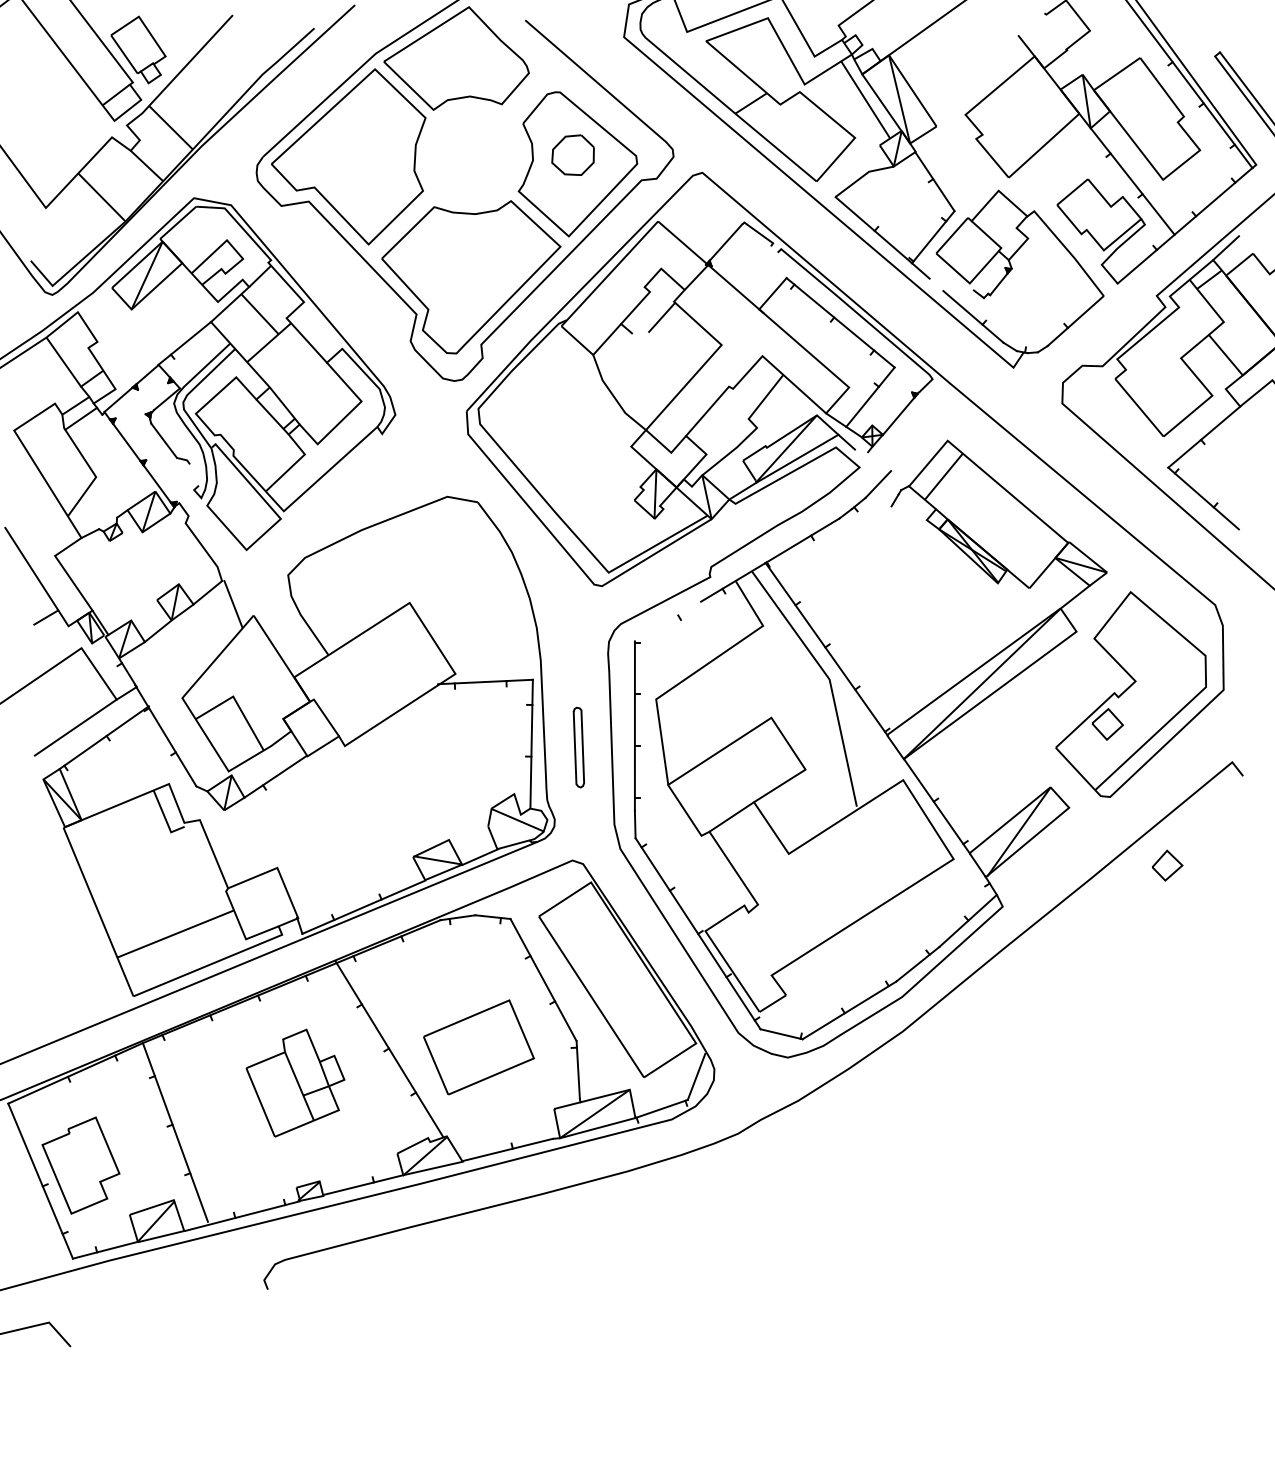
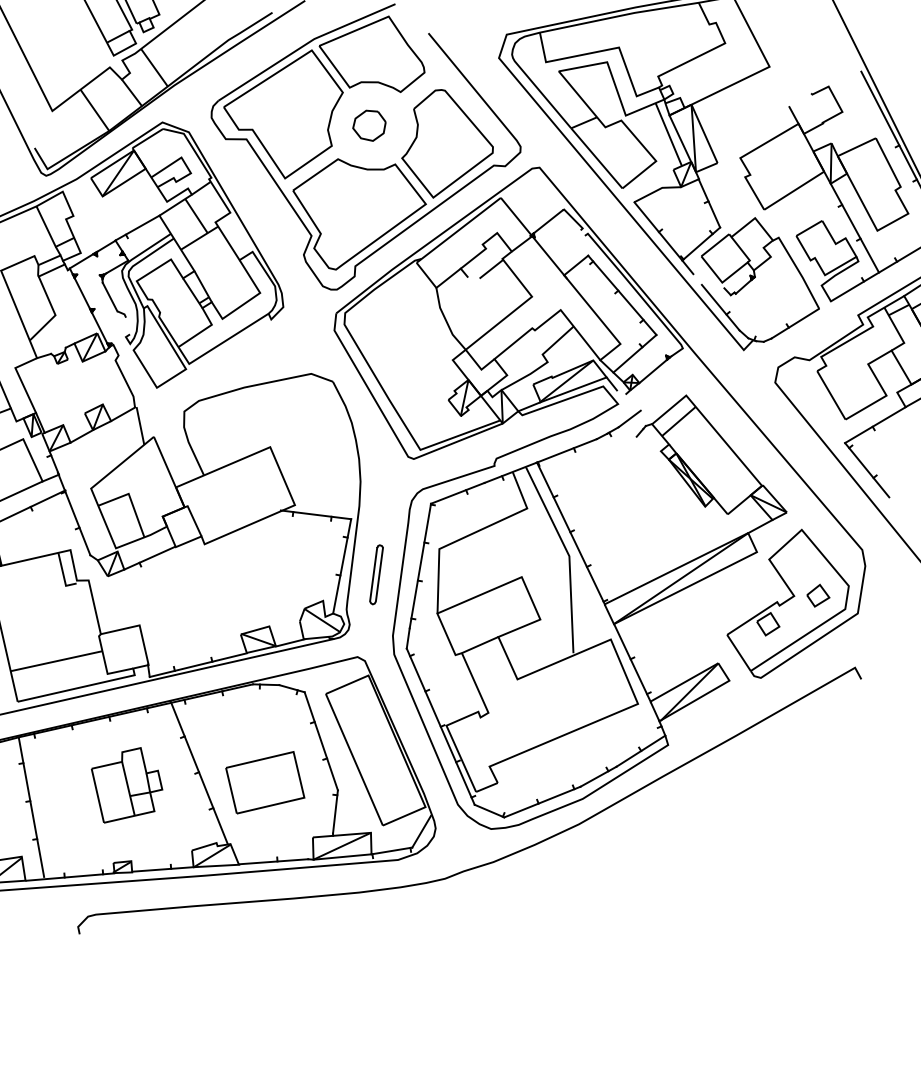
part: (572, 154) -> (369, 124), moved
line: (667, 621) -> (457, 493), added
line: (1171, 873) -> (820, 602), moved

